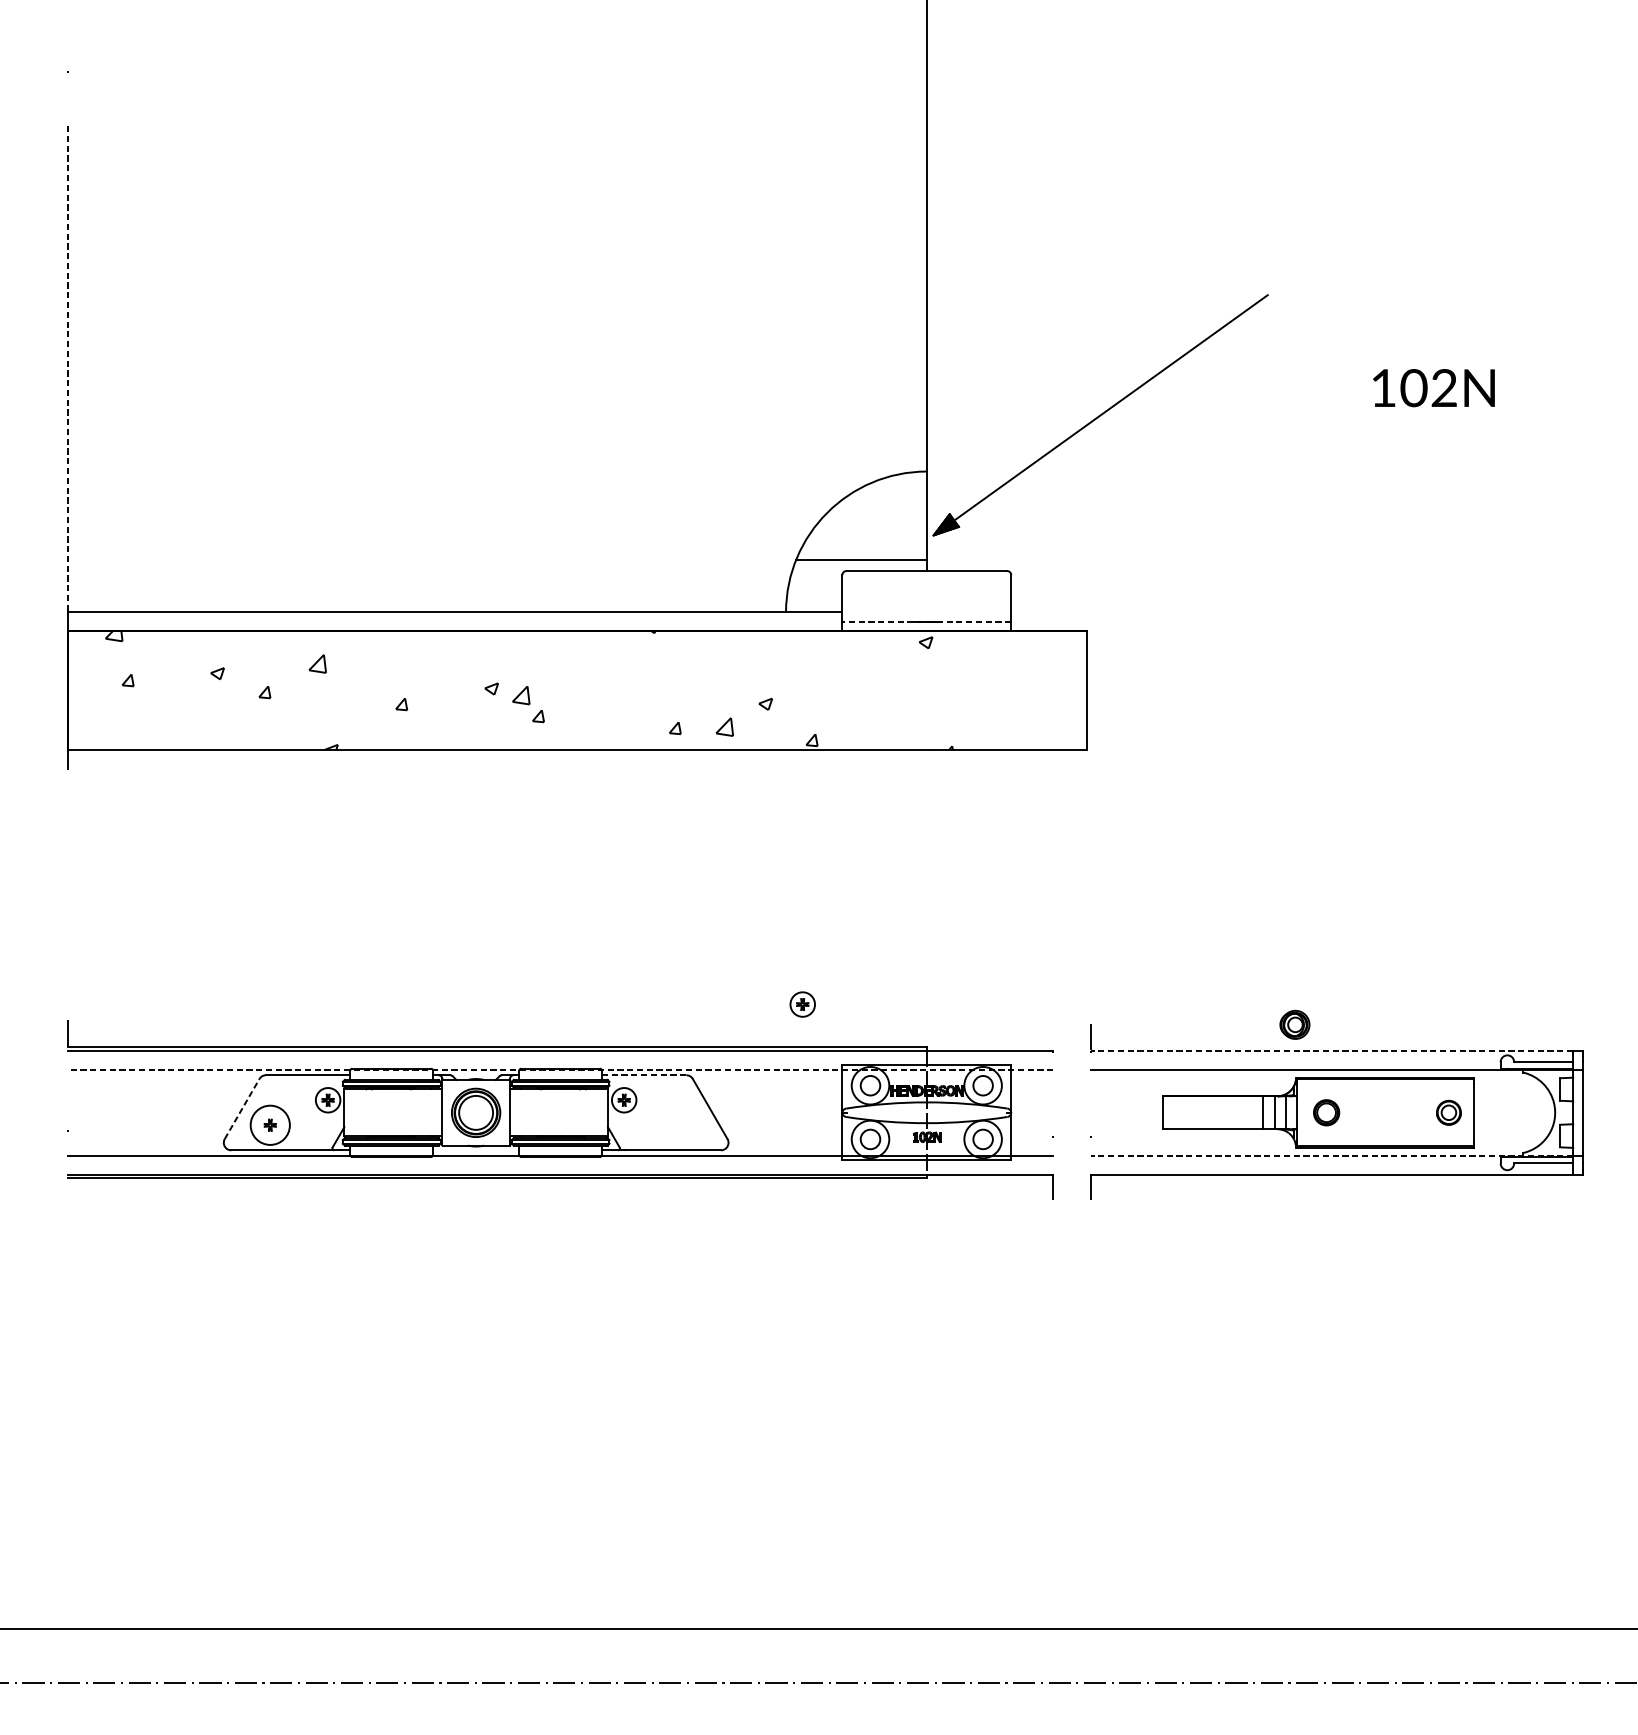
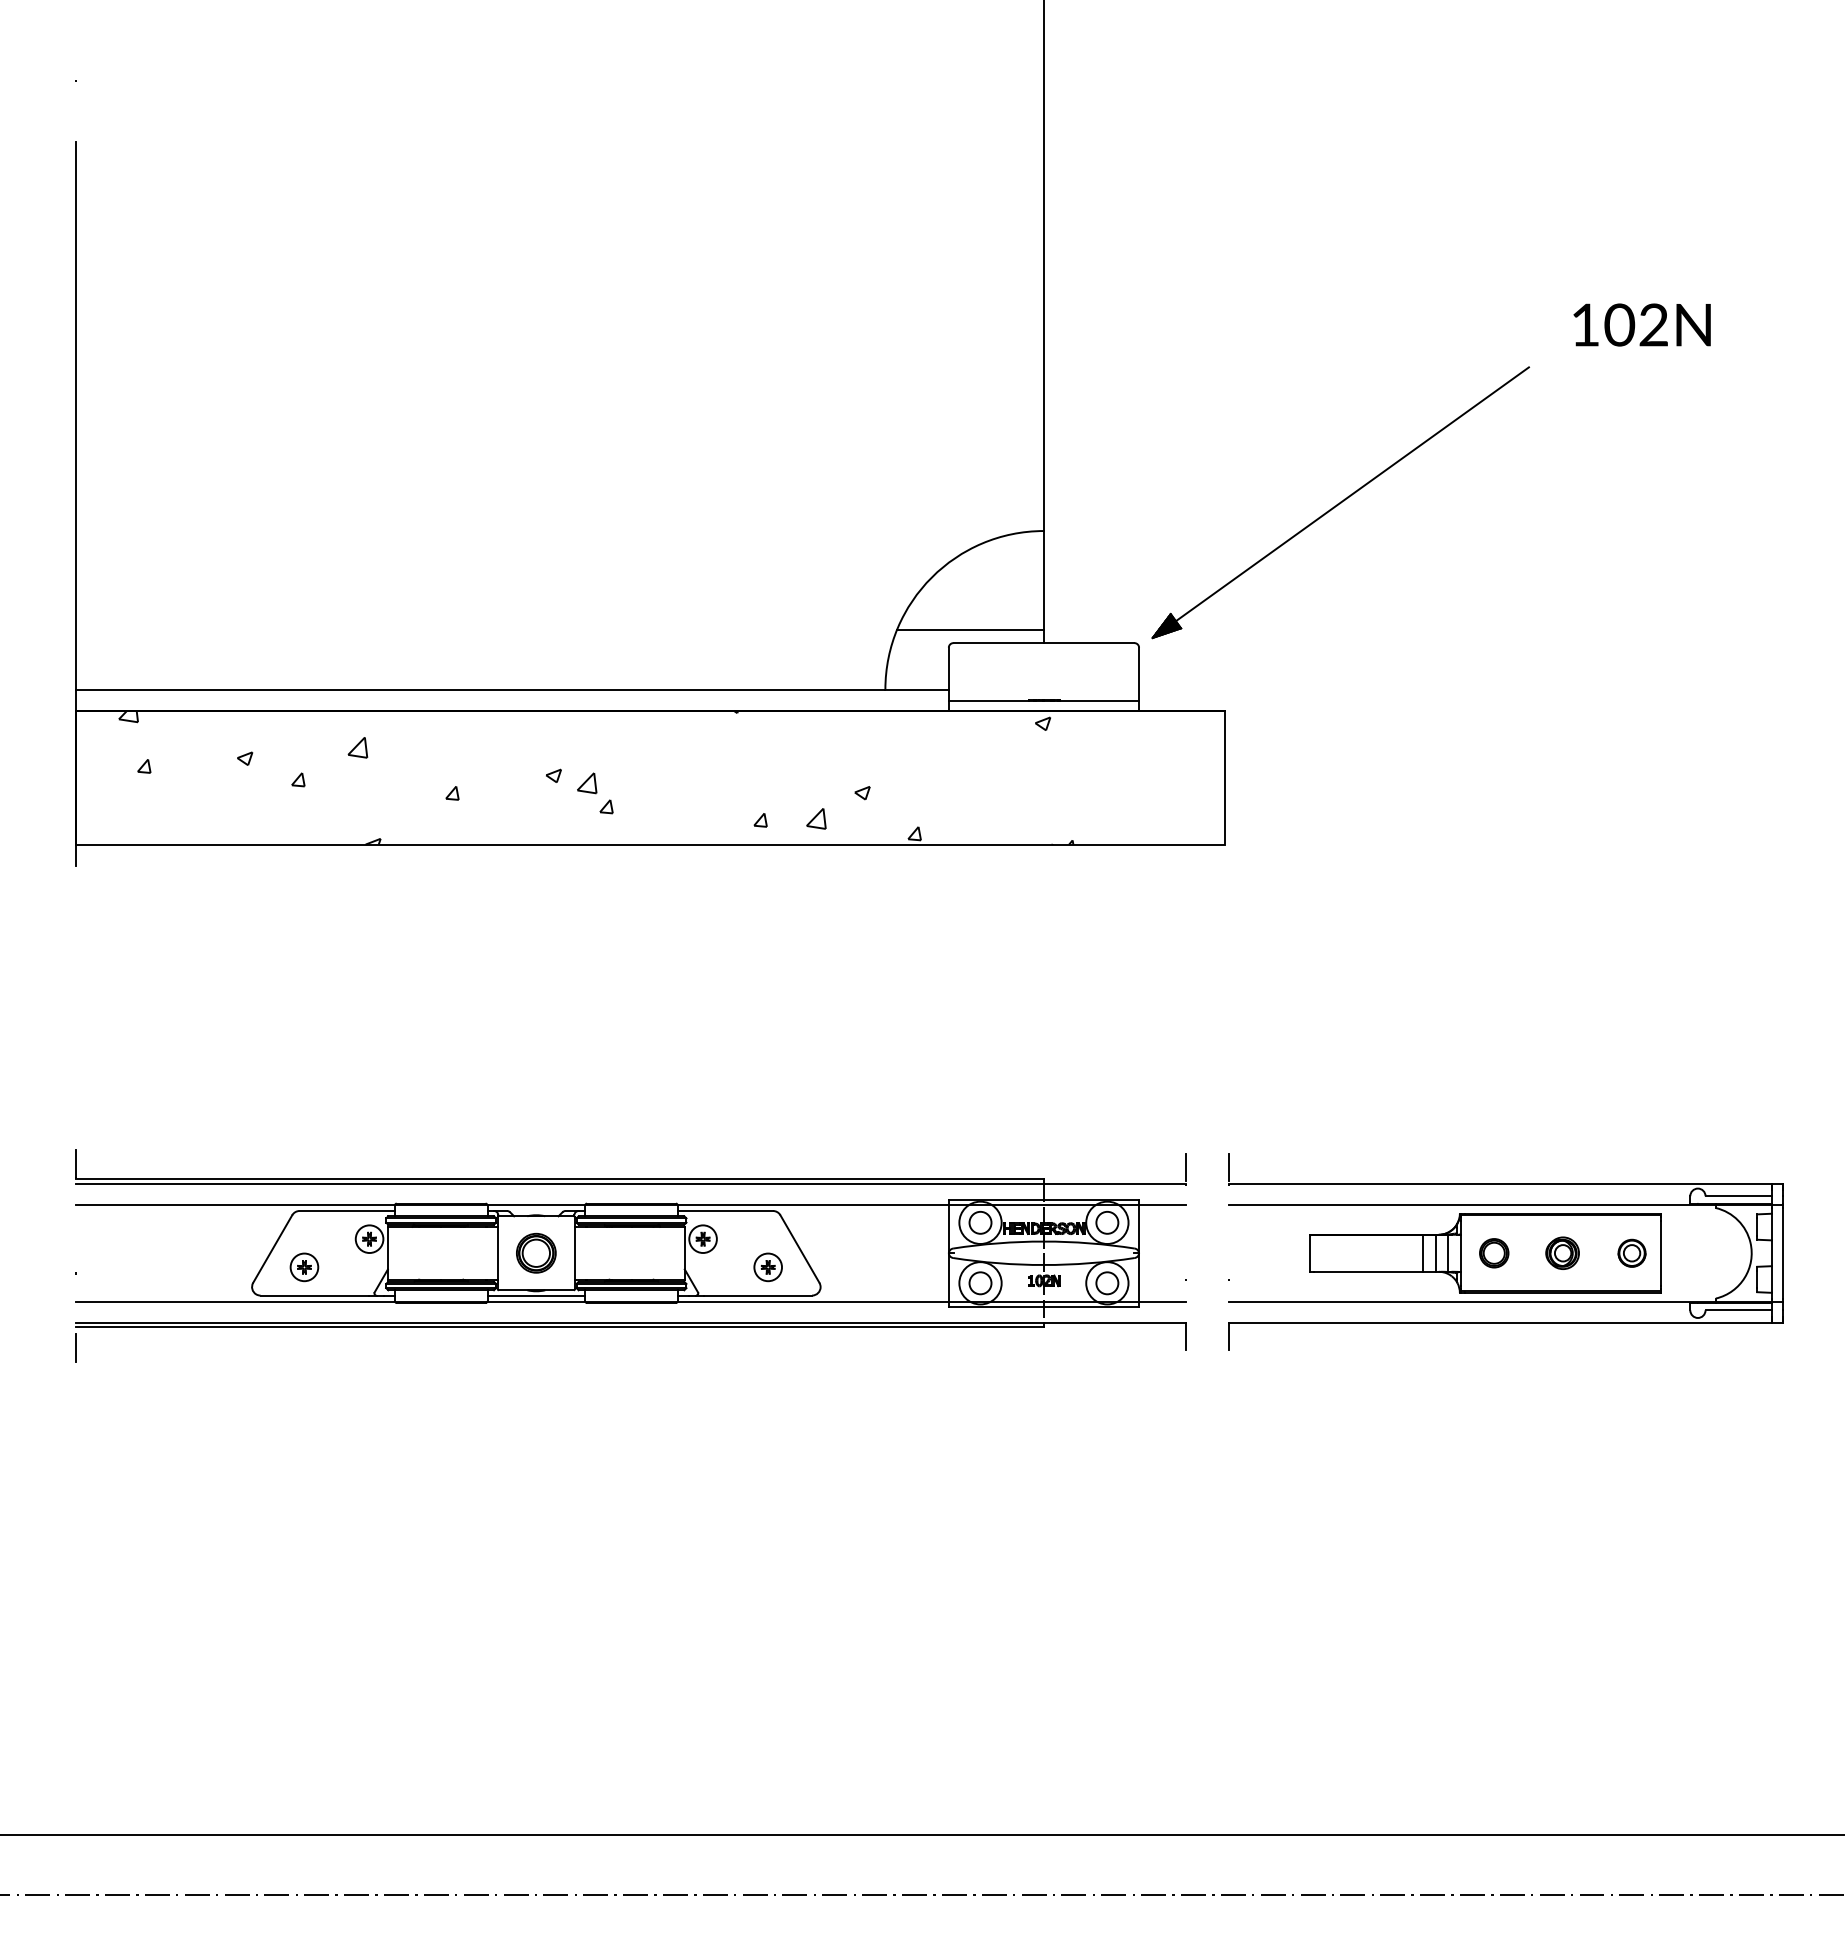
line: (67, 369) -> (76, 415), dashed -> solid
text: (1433, 387) -> (1641, 324), moved
part: (1100, 415) -> (1340, 502), moved
line: (926, 622) -> (1043, 700), dashed -> solid
part: (802, 1004) -> (767, 1267), moved
part: (1294, 1024) -> (1562, 1252), moved
line: (1053, 1036) -> (1186, 1167), added
line: (1332, 1050) -> (1500, 1183), dashed -> solid
line: (559, 1069) -> (630, 1204), dashed -> solid
line: (644, 1074) -> (725, 1210), dashed -> solid
line: (241, 1108) -> (272, 1248), dashed -> solid
part: (476, 1112) -> (536, 1252), size x0.71
circle: (270, 1125) -> (304, 1267), size x0.62
line: (475, 1150) -> (535, 1295), added
line: (1332, 1155) -> (1500, 1301), dashed -> solid
line: (67, 1196) -> (76, 1347), added

